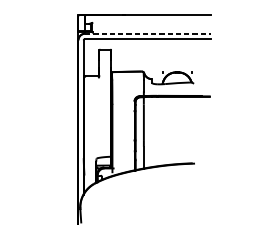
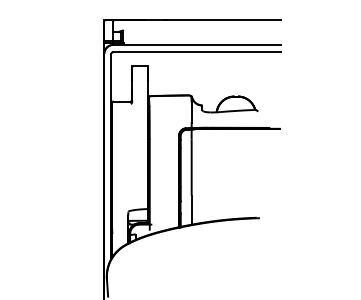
line: (148, 33) -> (197, 44), dashed -> solid

